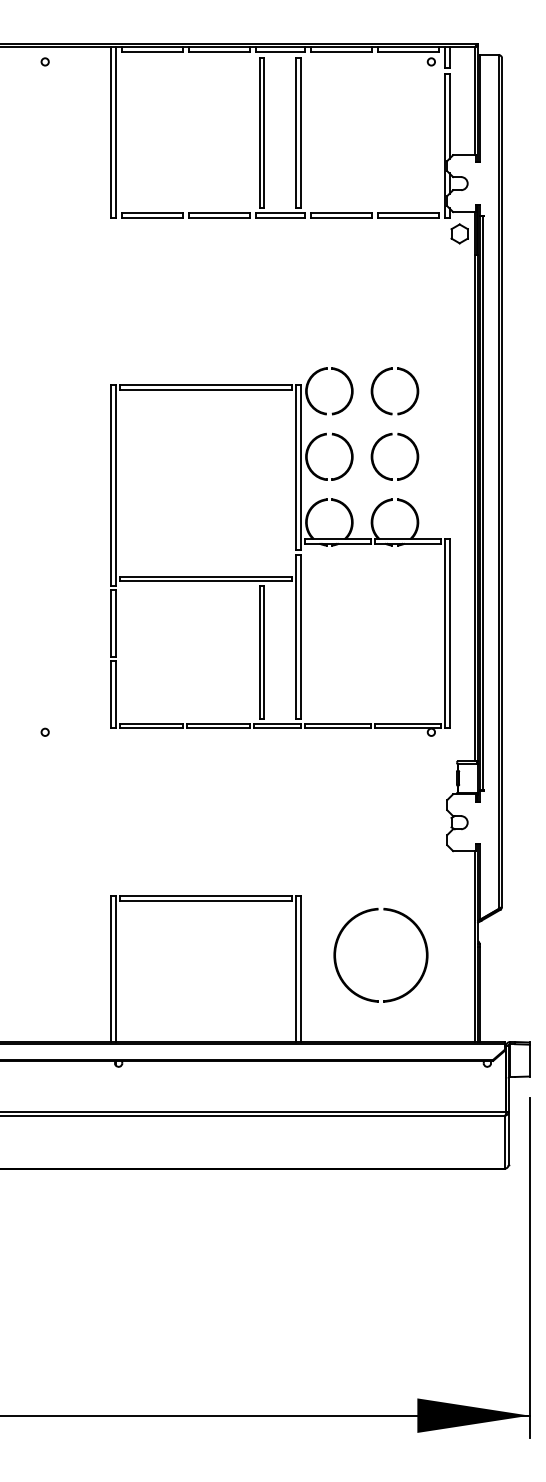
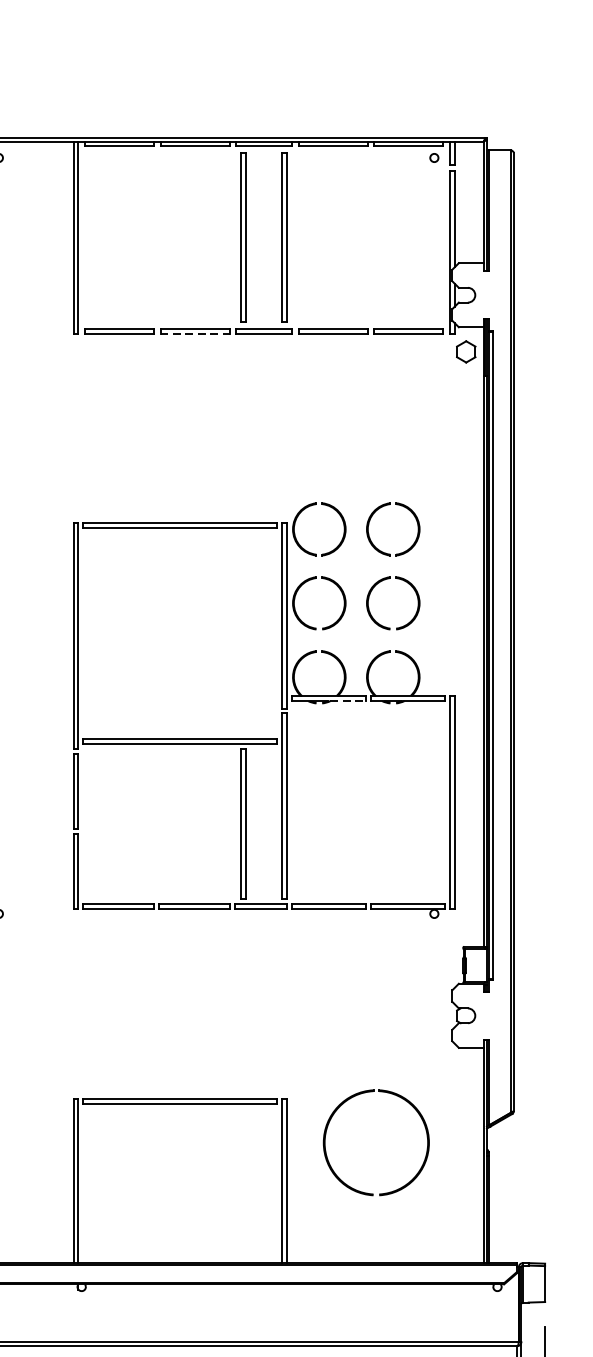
line: (219, 217) -> (195, 333), solid -> dashed
line: (355, 543) -> (348, 701), solid -> dashed
part: (365, 913) -> (358, 1095), moved

